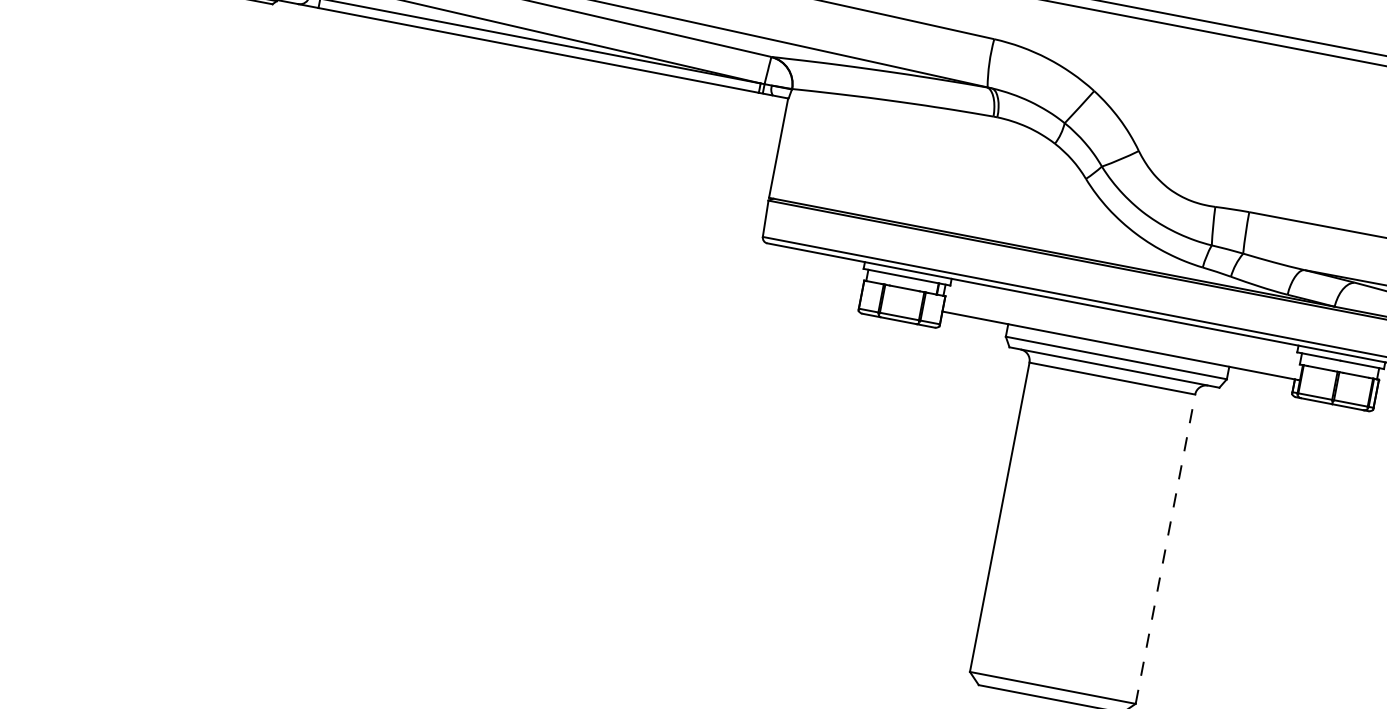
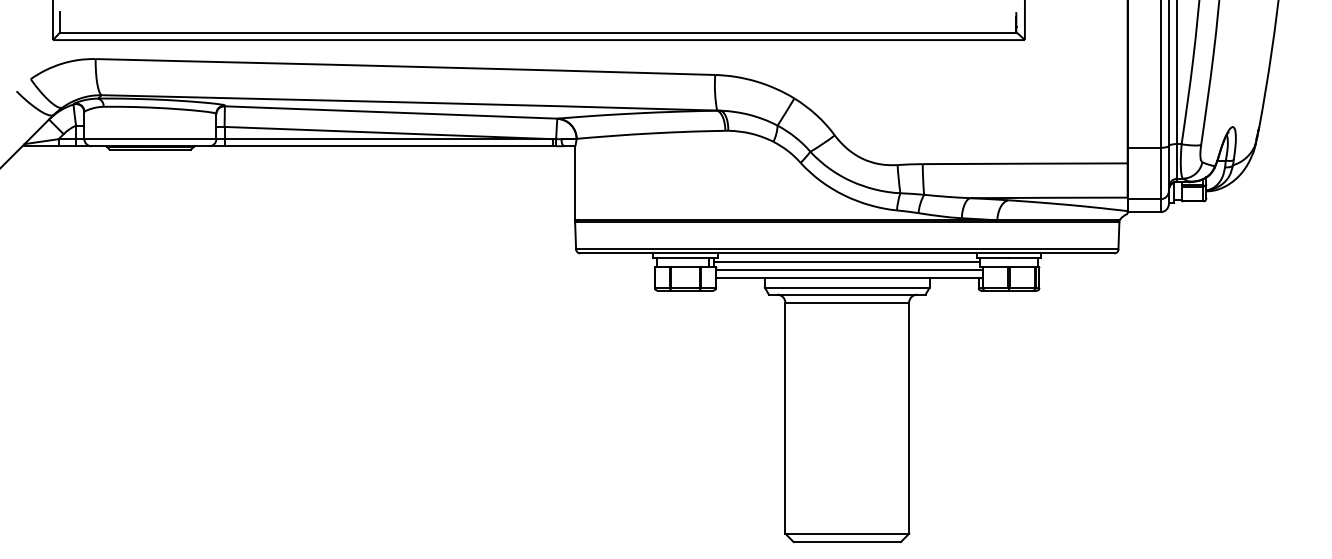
line: (1123, 323) -> (847, 261), added
line: (1122, 334) -> (848, 269), added
line: (1166, 548) -> (909, 417), dashed -> solid

